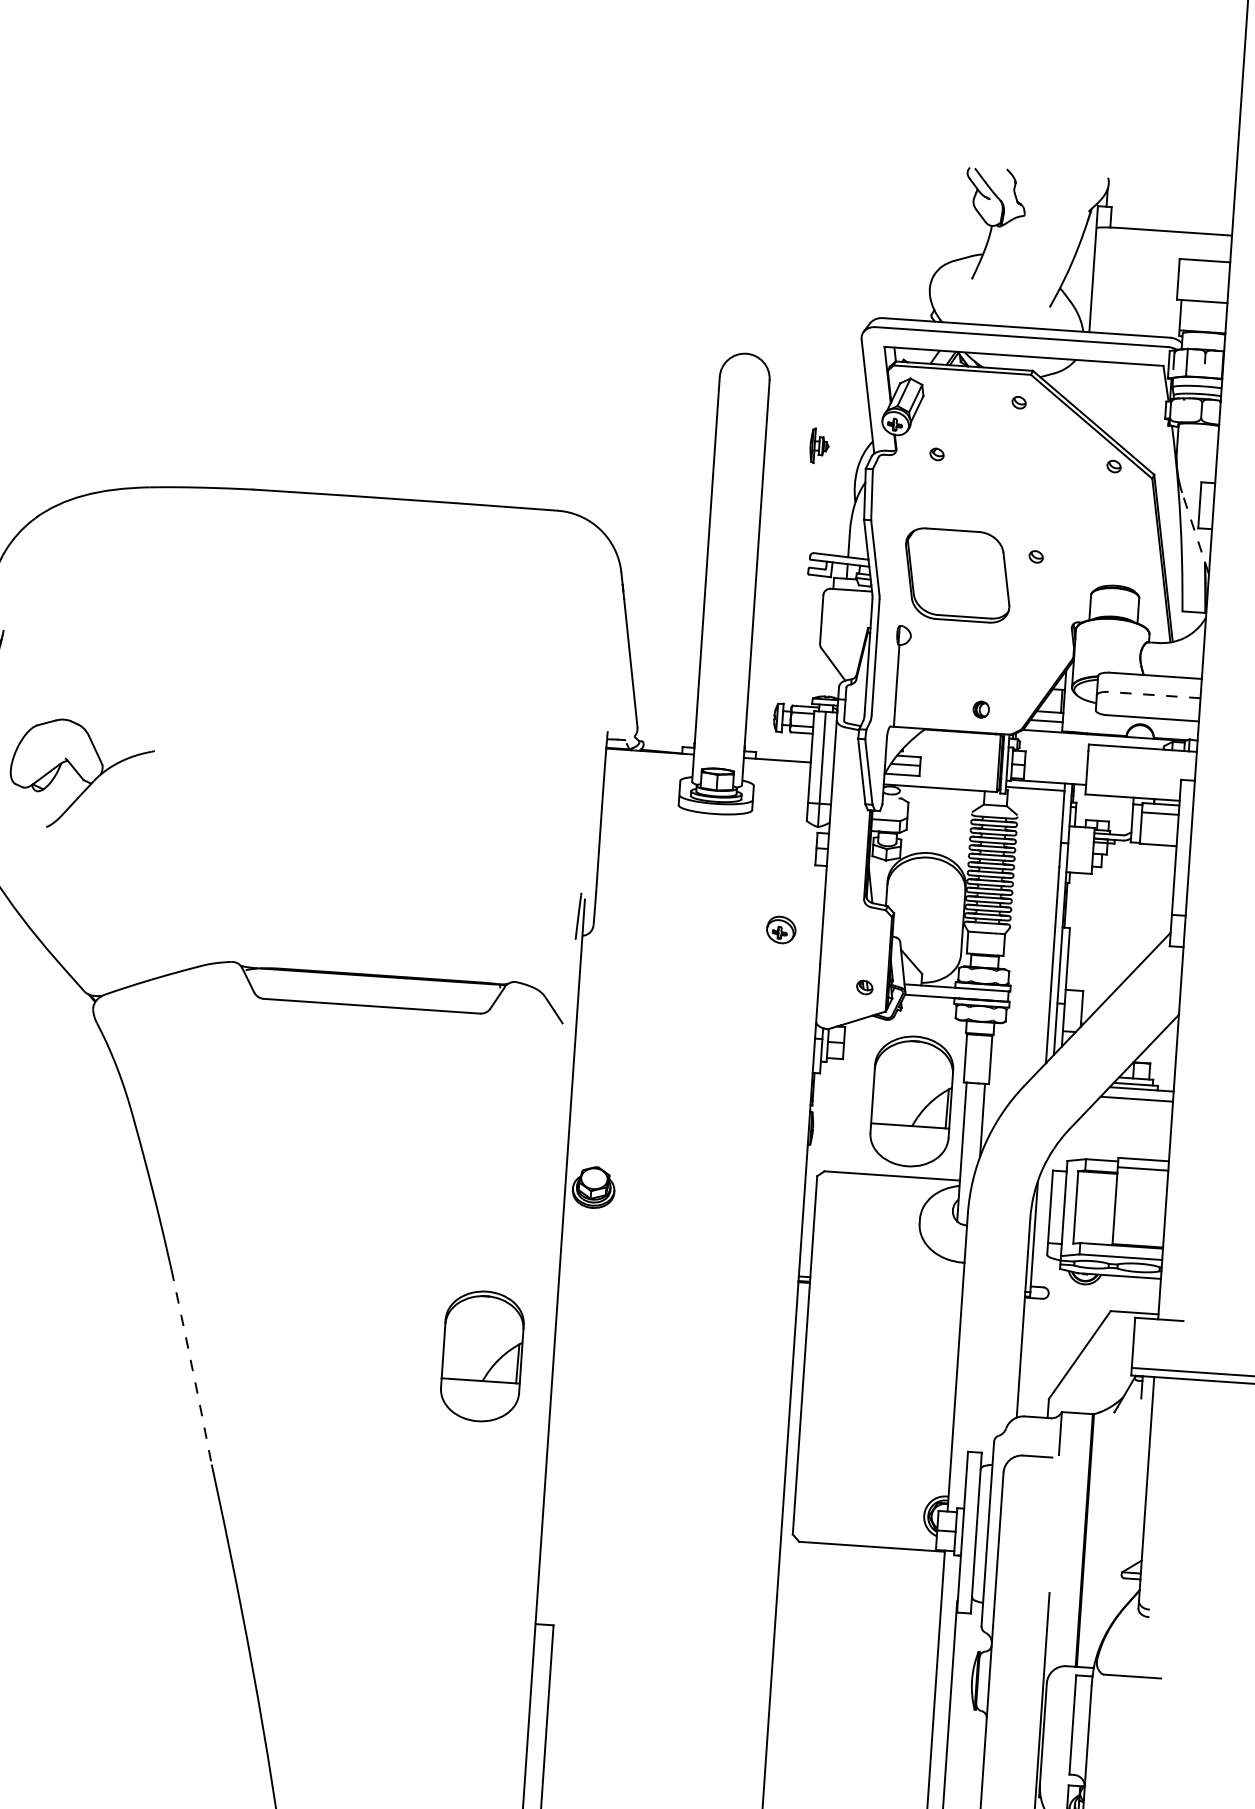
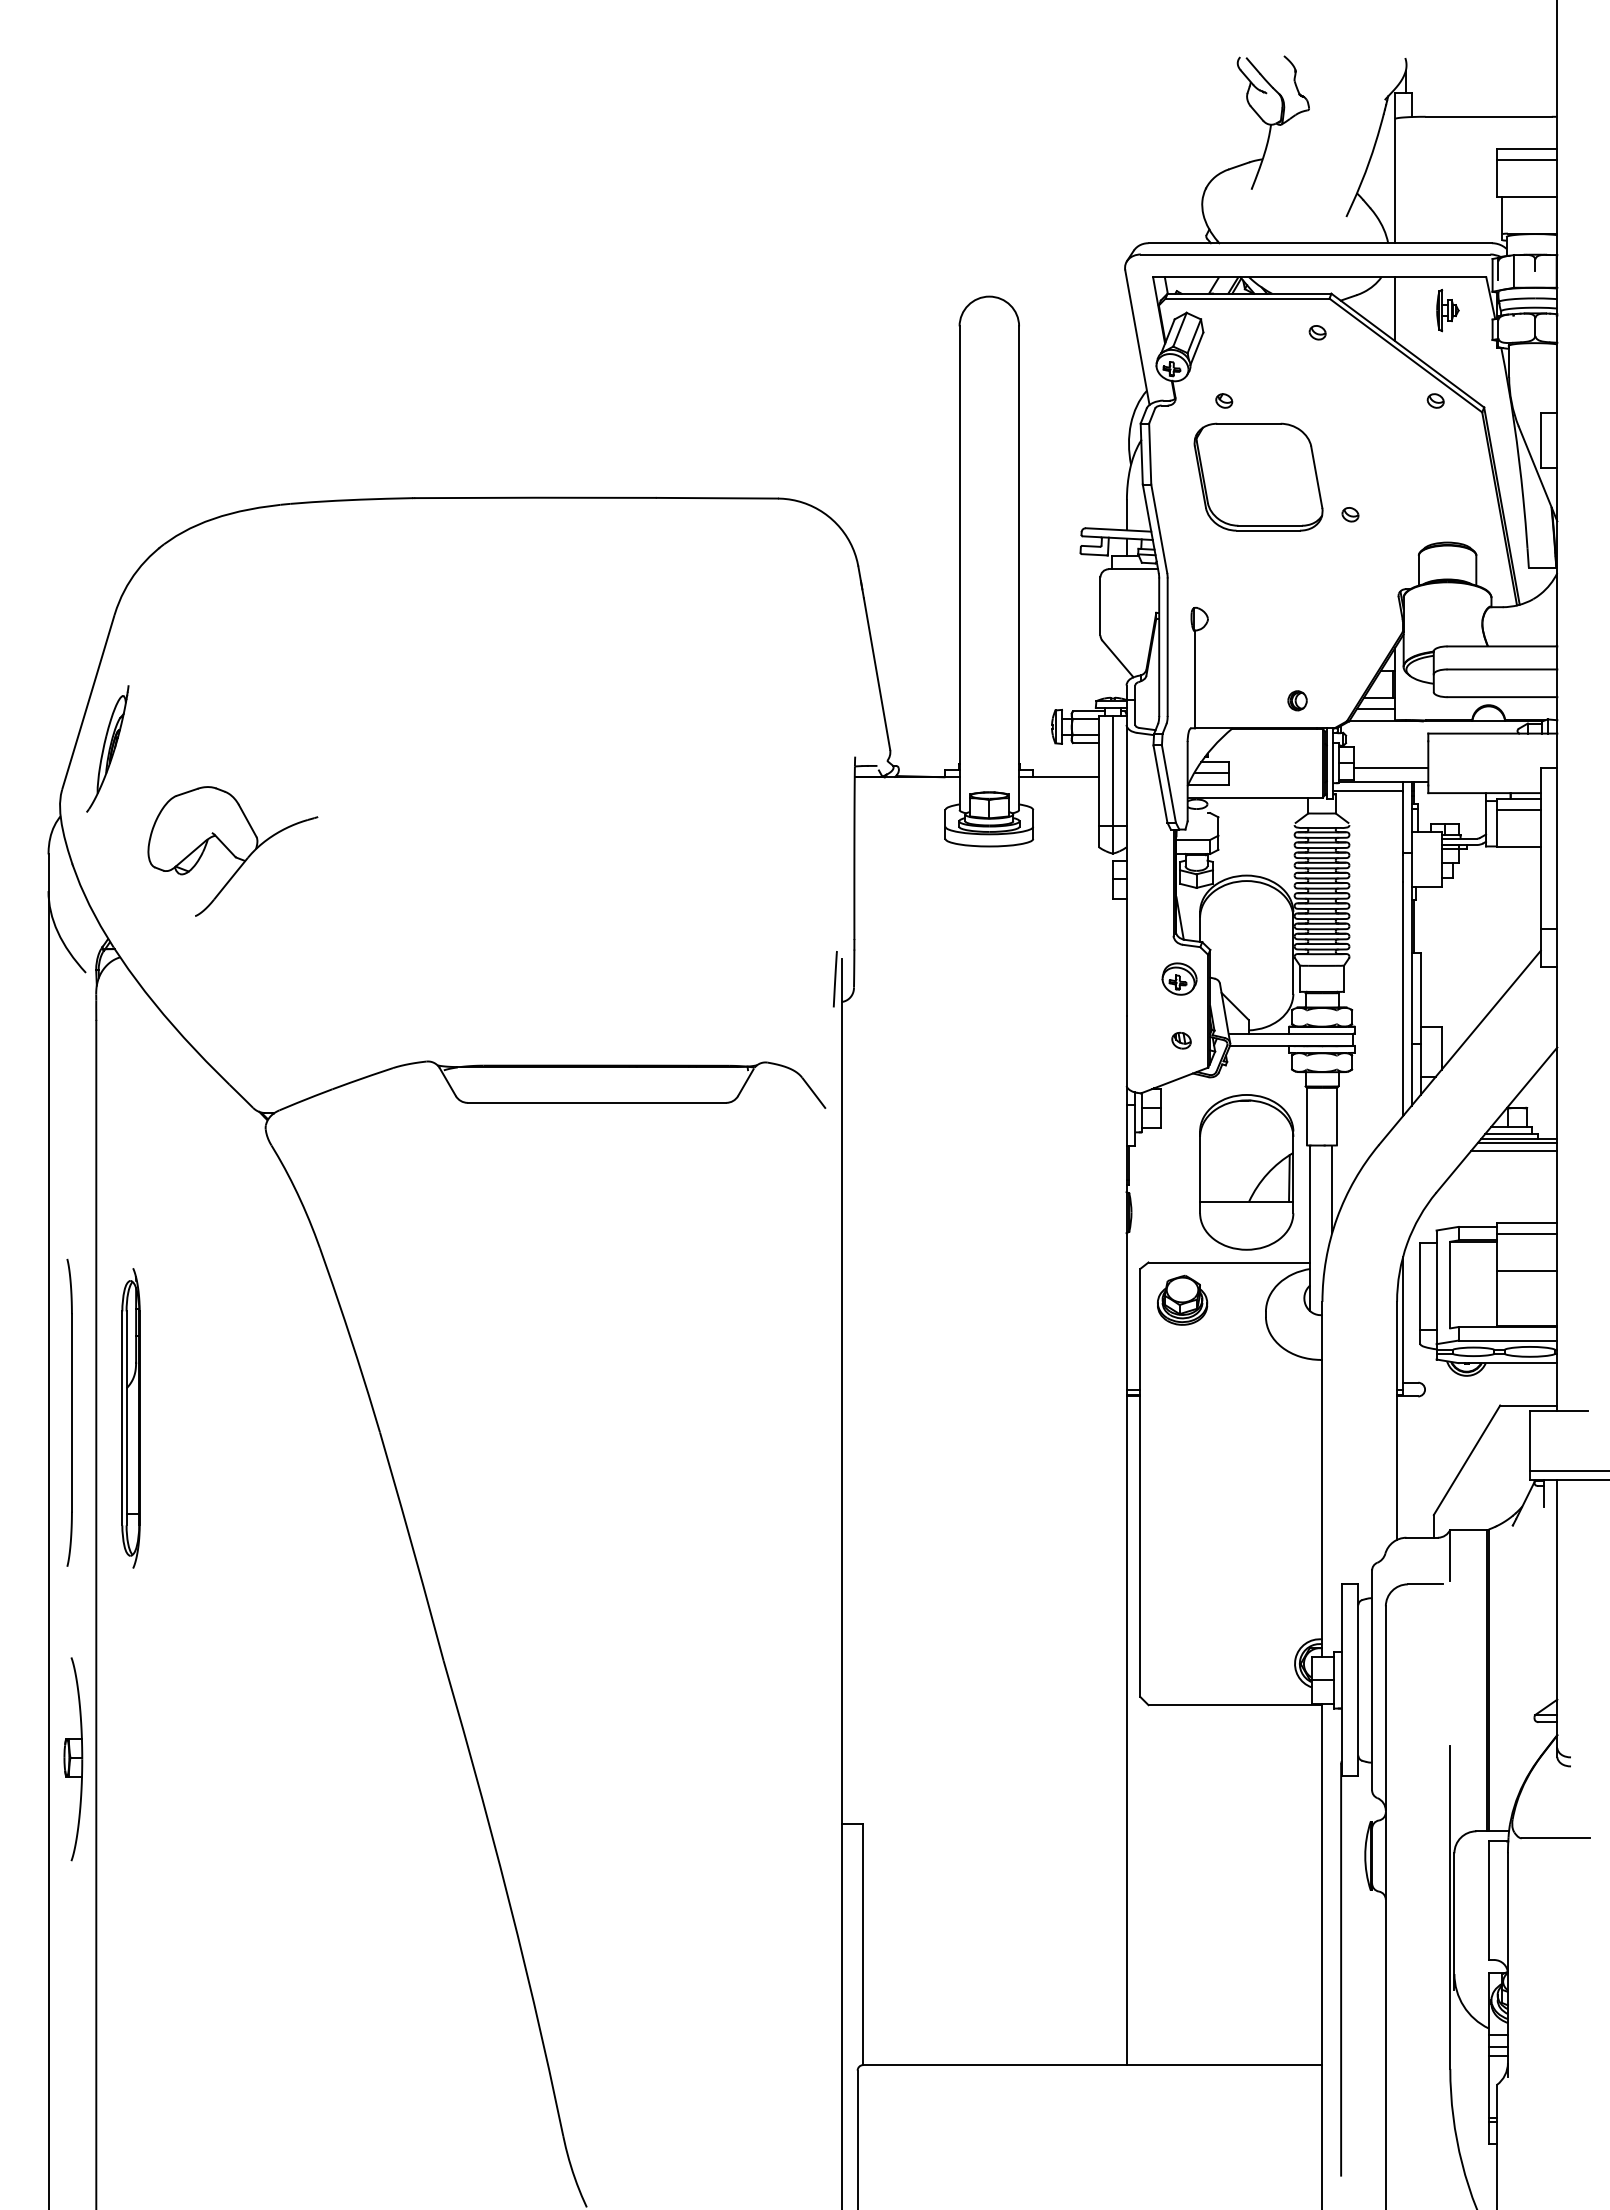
line: (1203, 269) -> (1526, 159), added
line: (1085, 387) -> (1395, 309), added
part: (819, 446) -> (1447, 310), moved
line: (1195, 533) -> (1537, 473), dashed -> solid
part: (957, 574) -> (1258, 476), moved
line: (1154, 695) -> (1502, 669), dashed -> solid
line: (1055, 771) -> (1390, 768), added
part: (781, 929) -> (1179, 978), moved
line: (1140, 1091) -> (1517, 1142), added
part: (593, 1186) -> (1182, 1299), moved
line: (1140, 1200) -> (1526, 1271), added
part: (482, 1356) -> (756, 1510), removed
line: (192, 1367) -> (412, 1547), dashed -> solid

